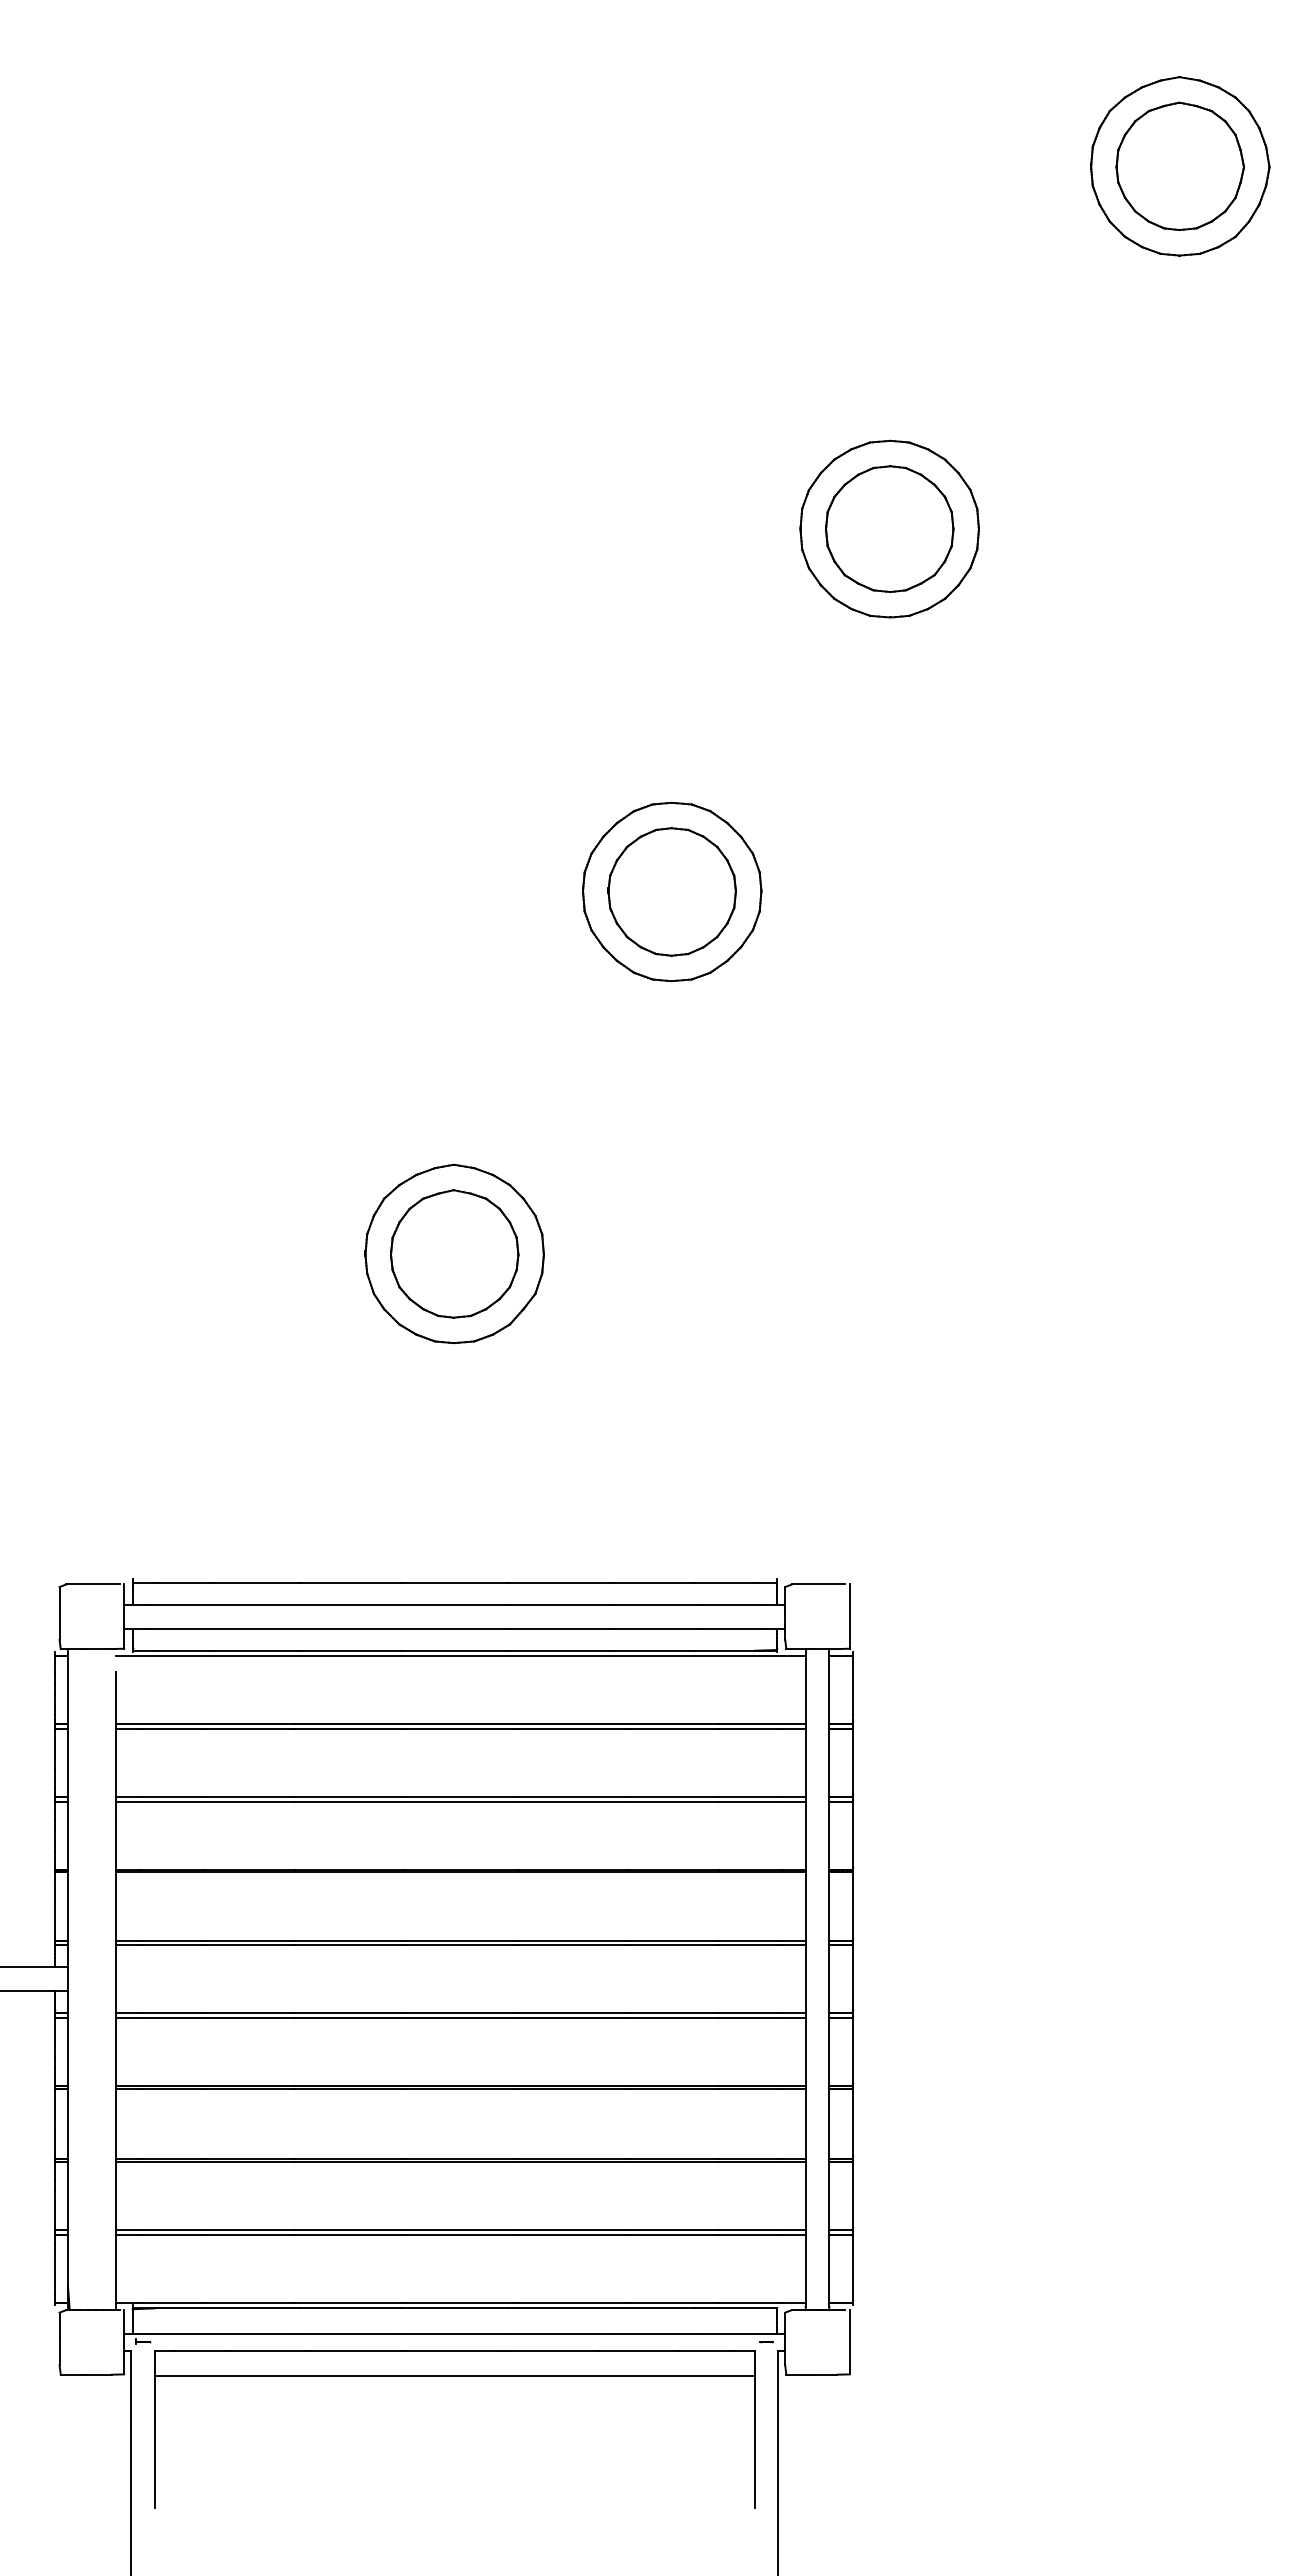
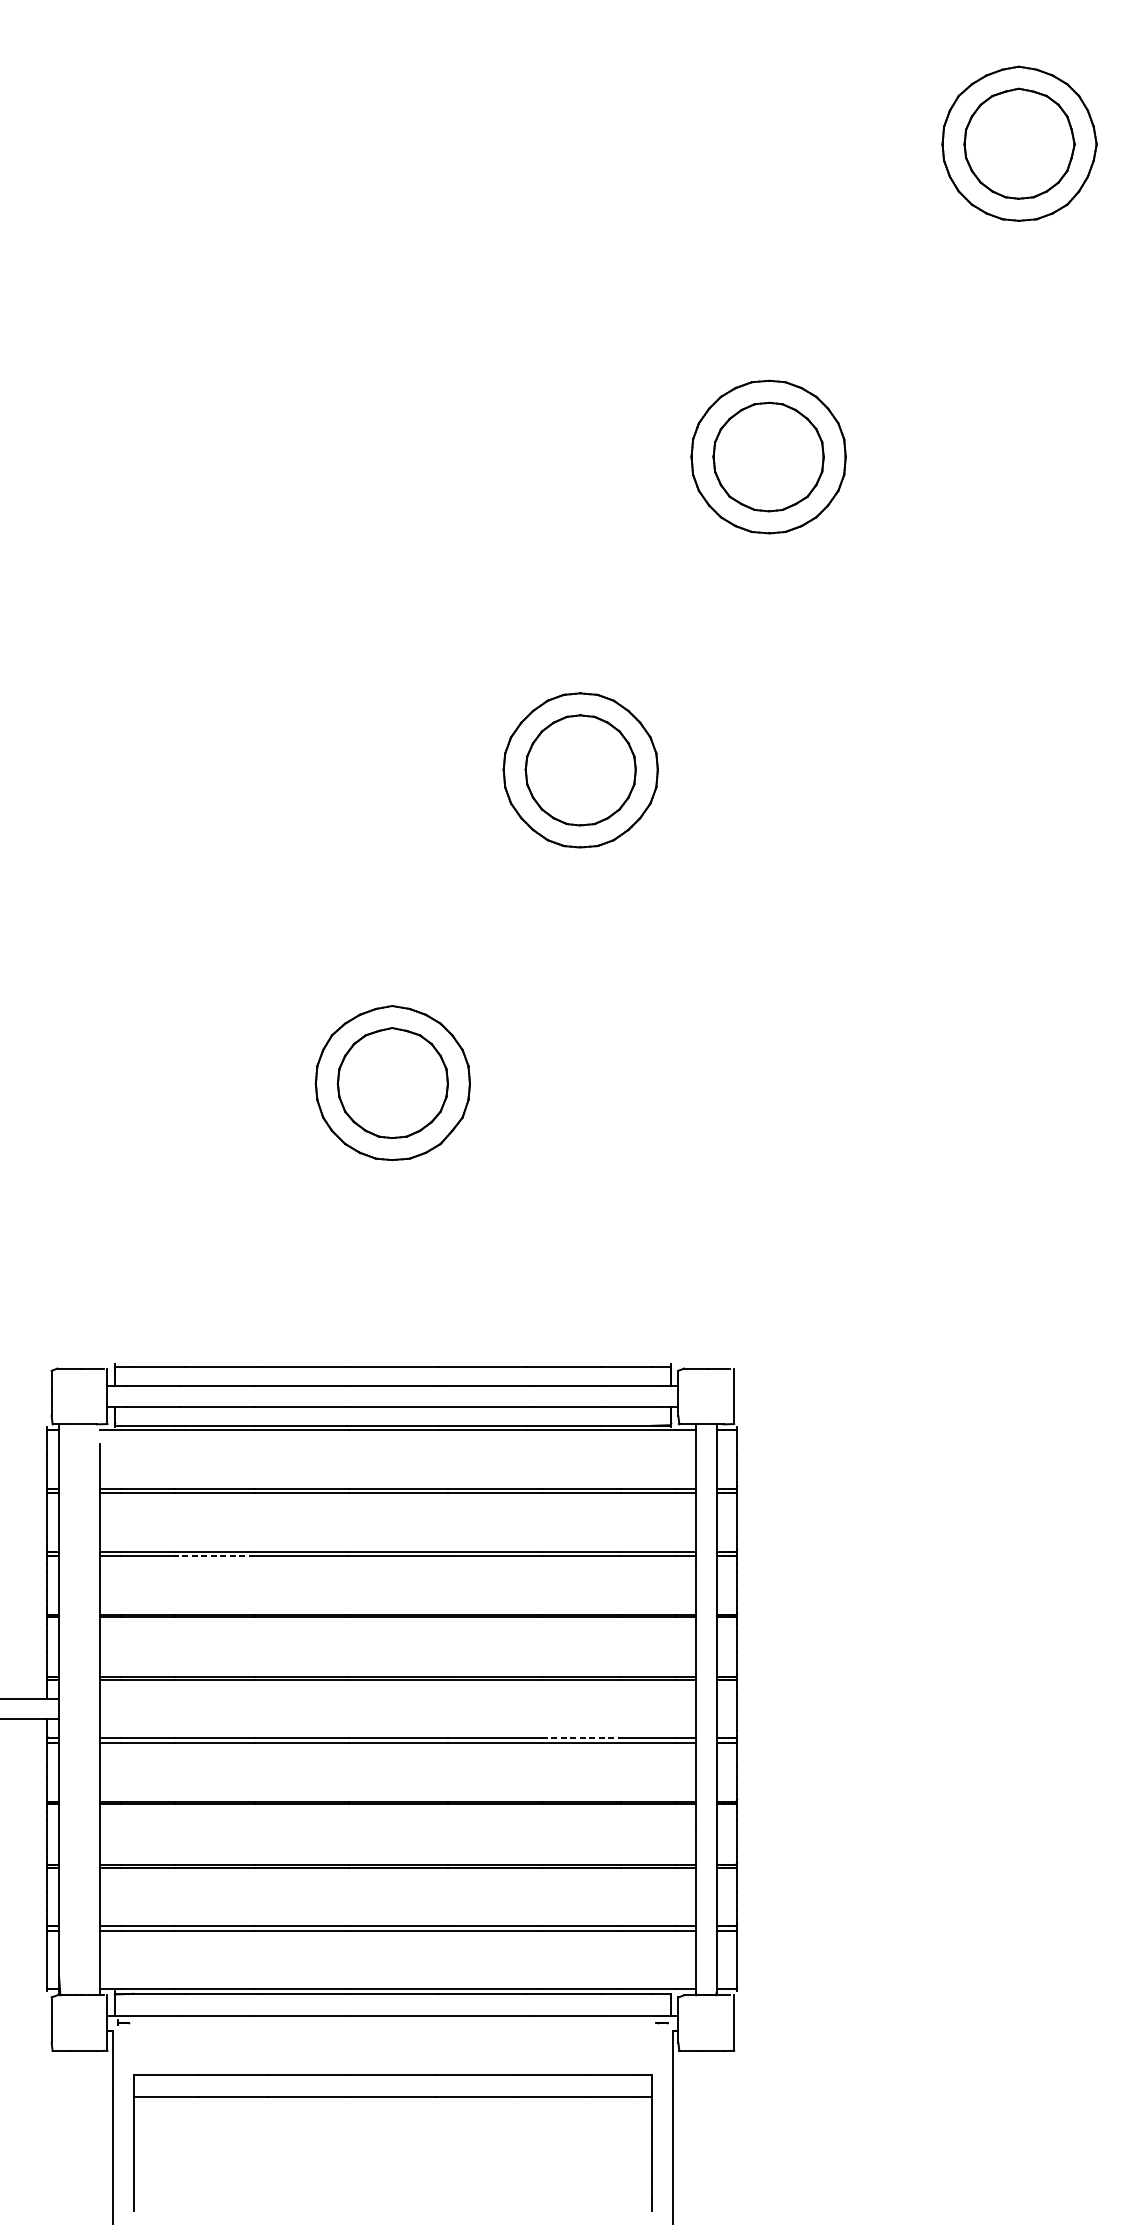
line: (248, 1801) -> (214, 1556), solid -> dashed
line: (672, 2012) -> (581, 1738), solid -> dashed
part: (454, 2376) -> (392, 2097), moved

